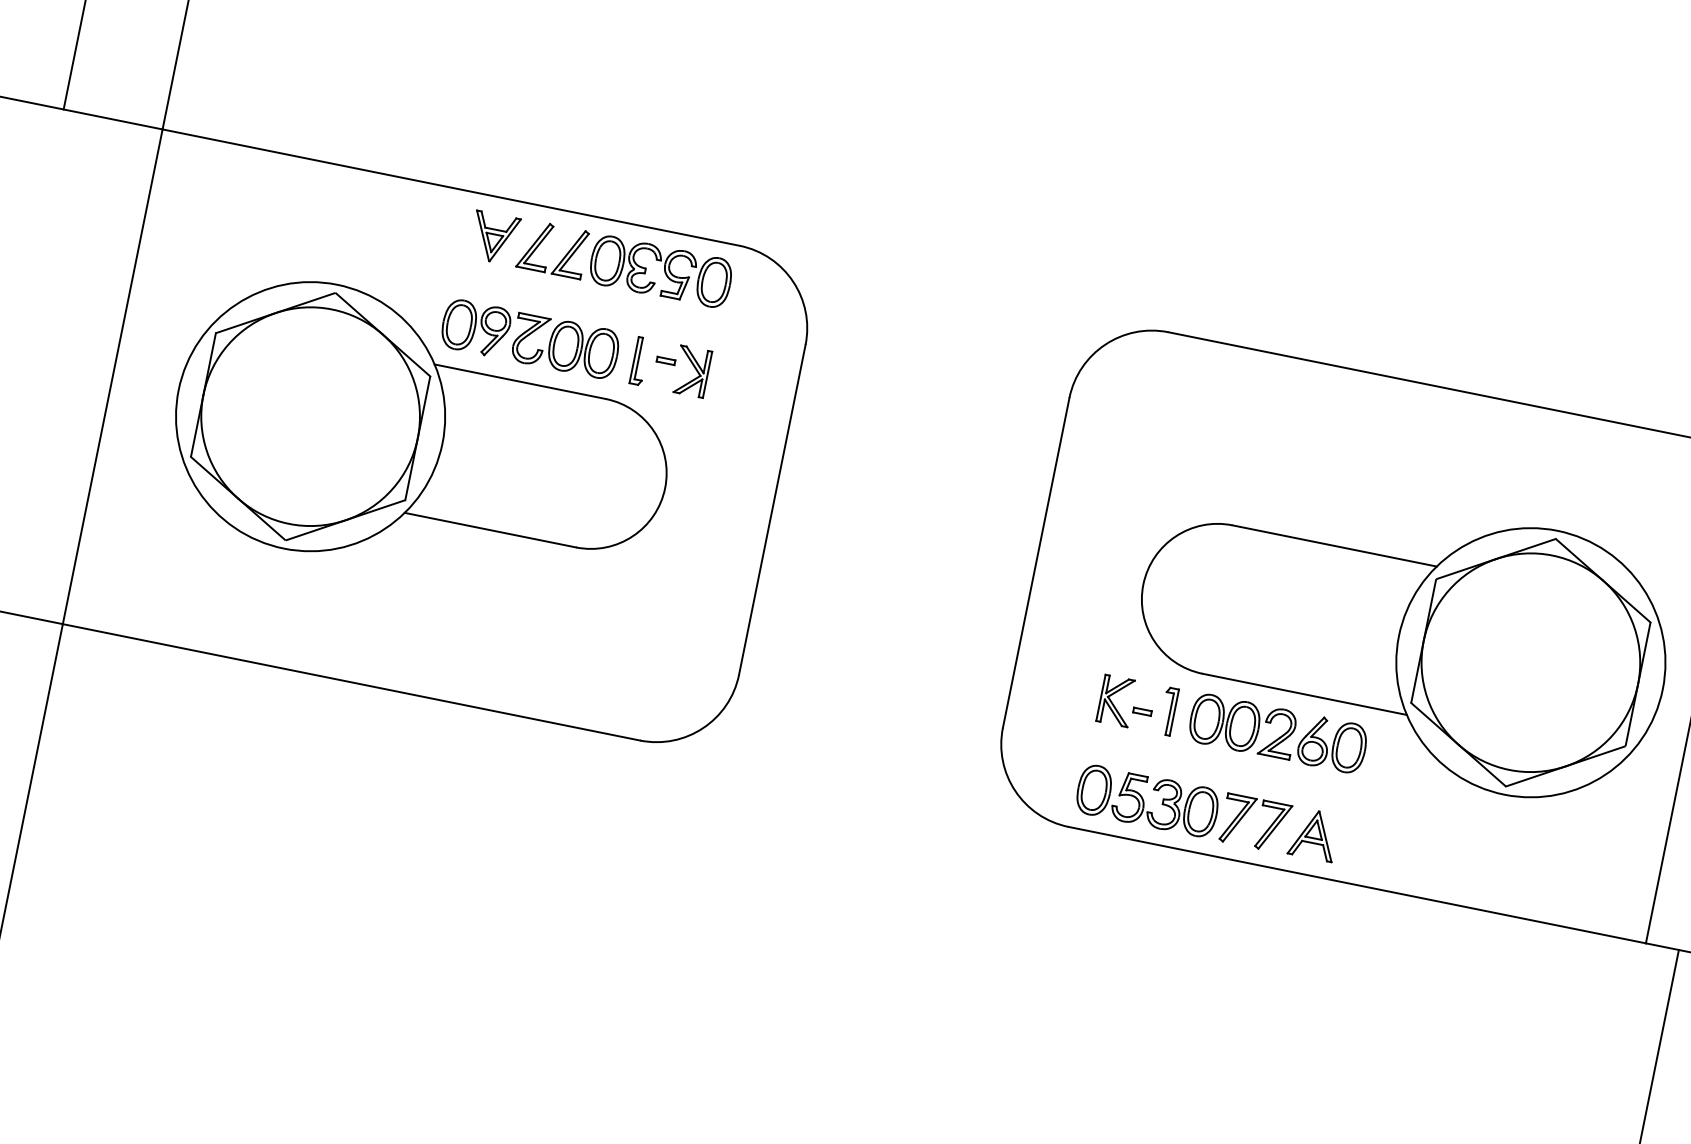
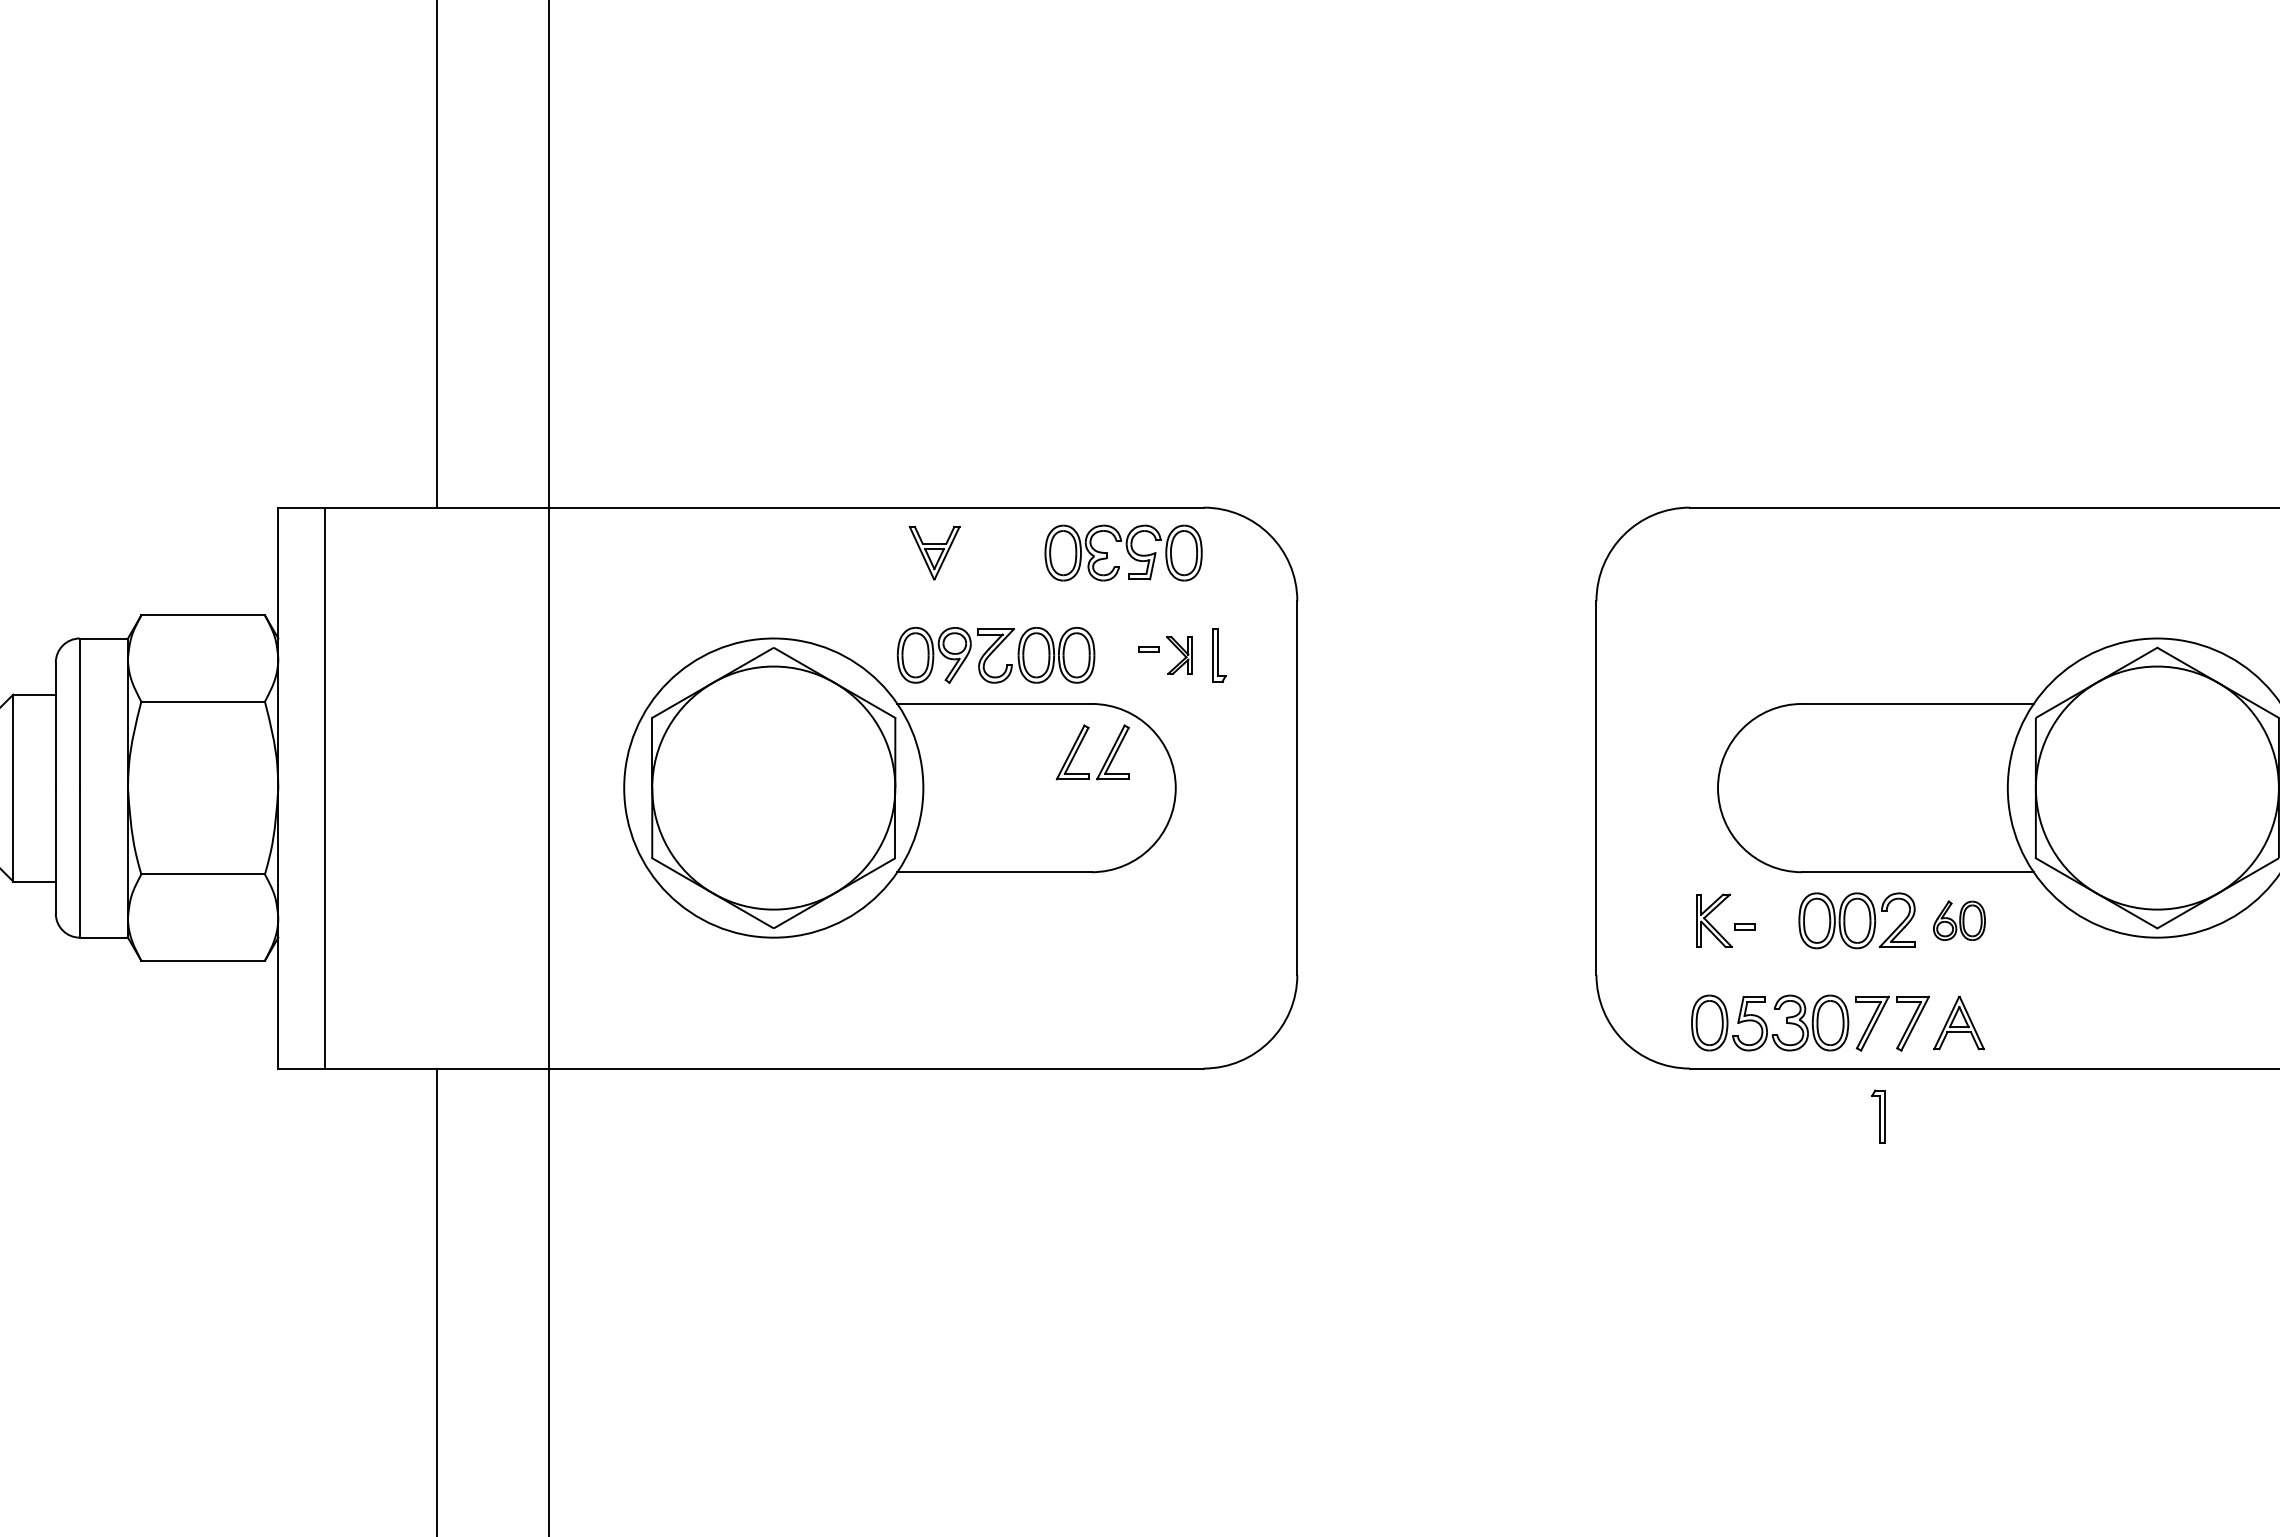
part: (543, 240) -> (1080, 745), moved
part: (639, 361) -> (1219, 655), moved
part: (691, 371) -> (1178, 655), size x0.7
part: (1168, 711) -> (1878, 1116), moved
part: (1332, 744) -> (1959, 920), size x0.7

